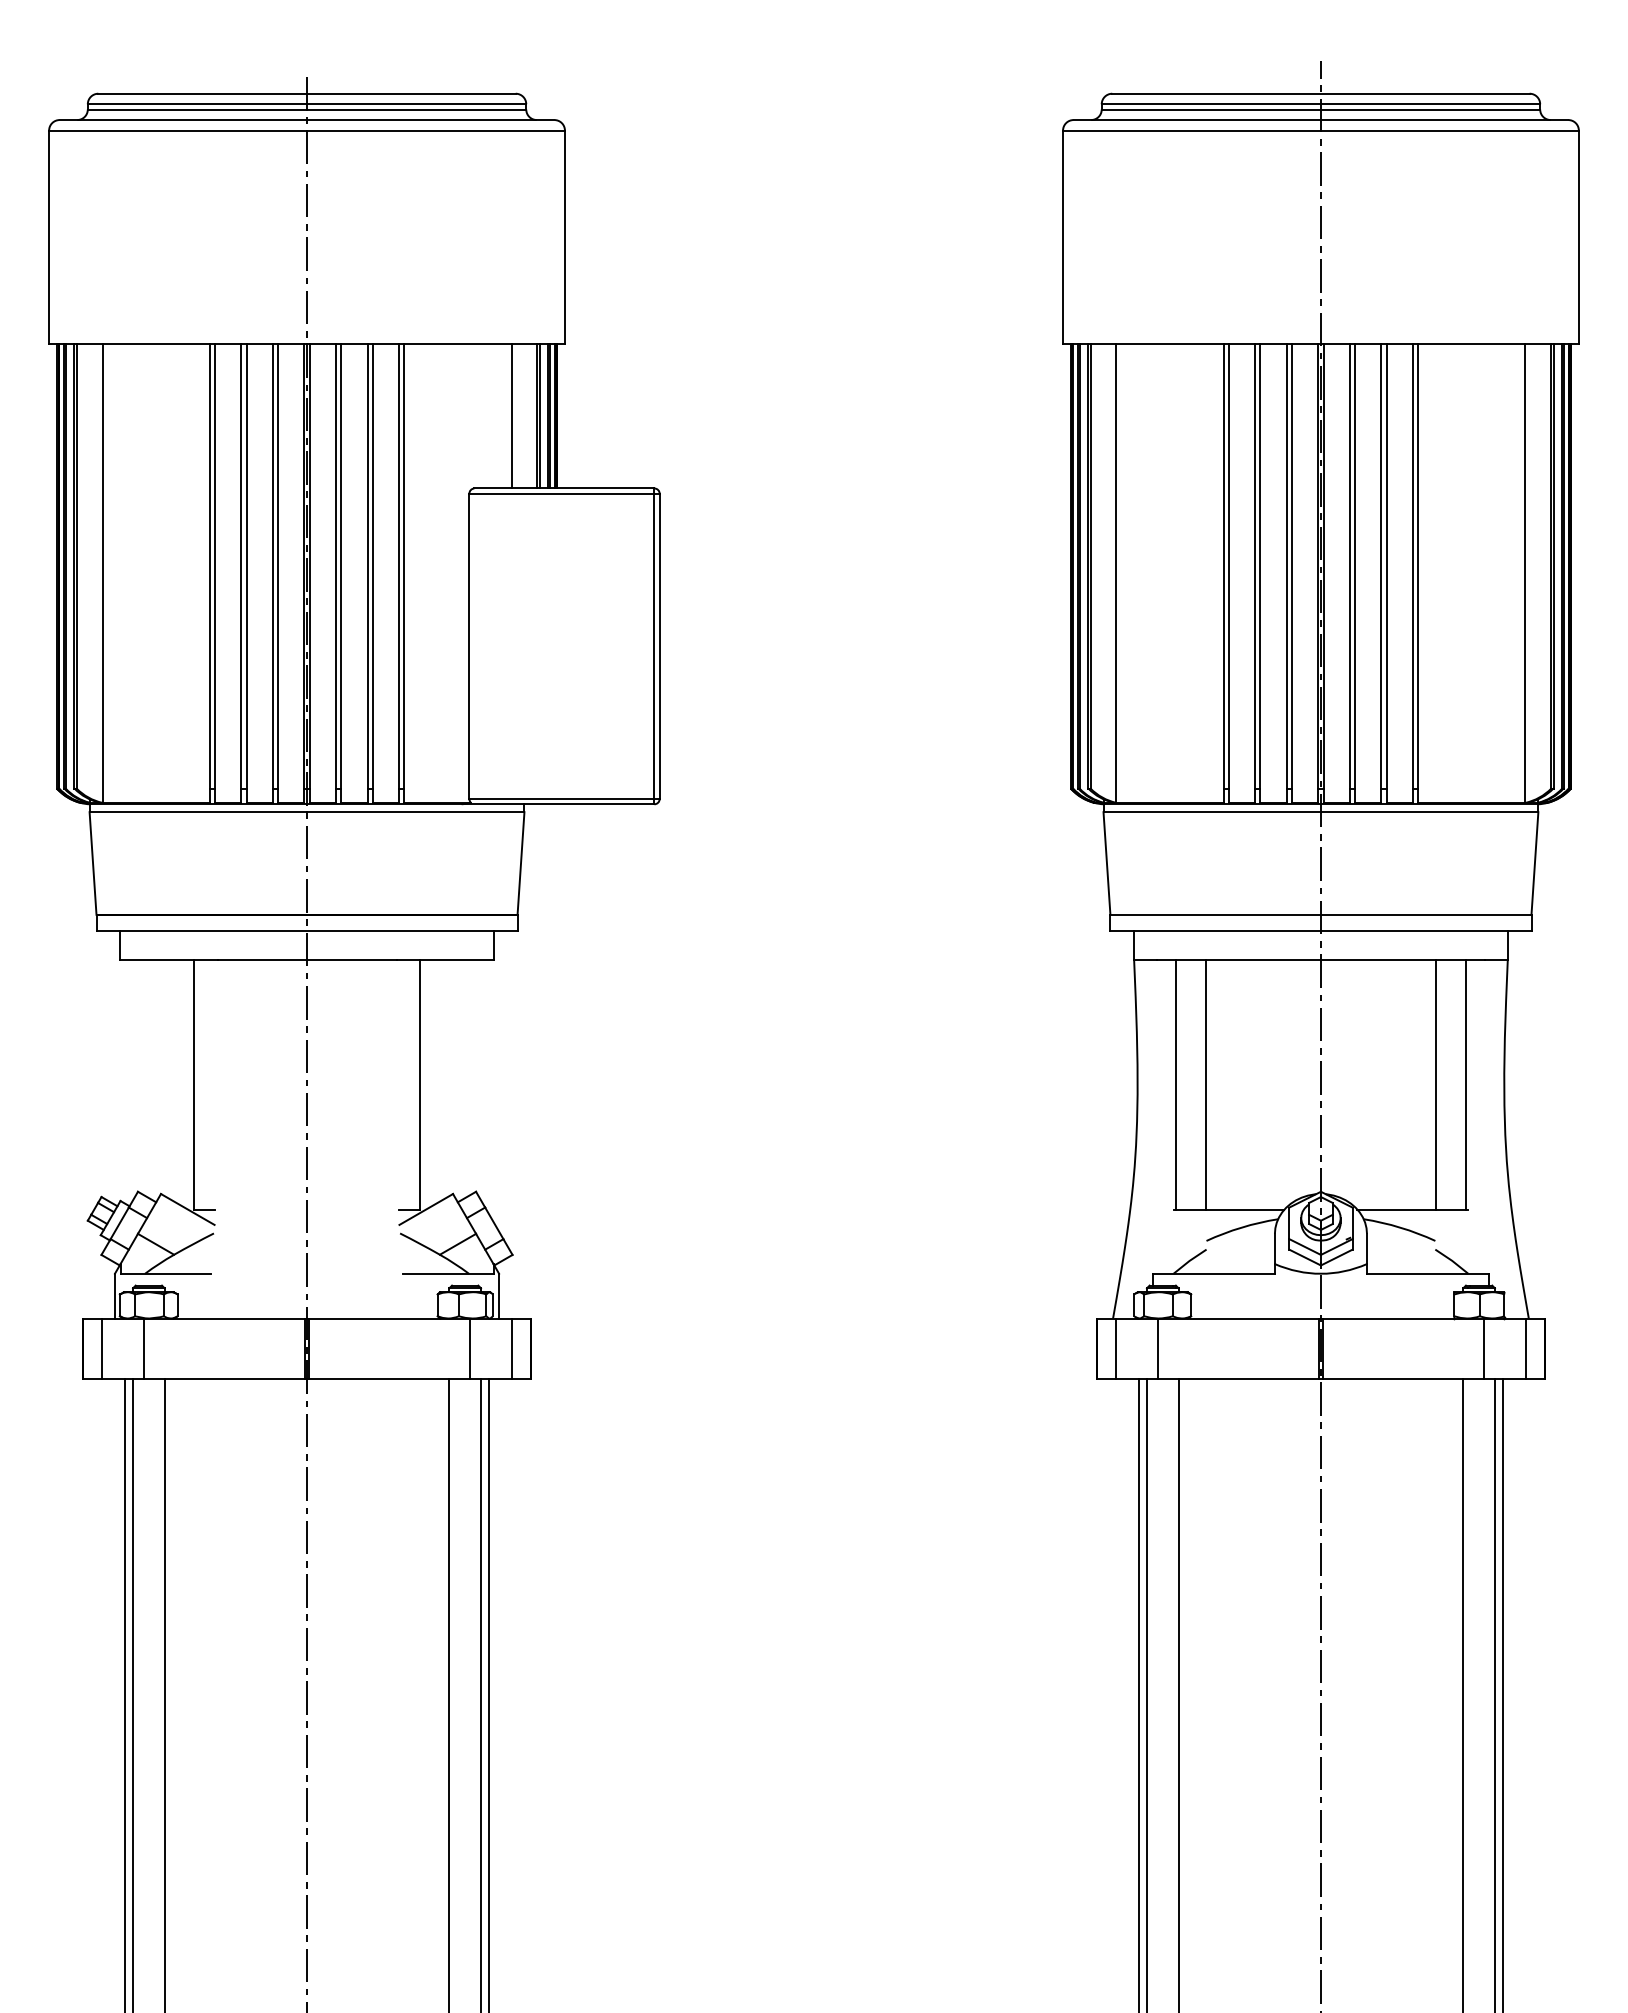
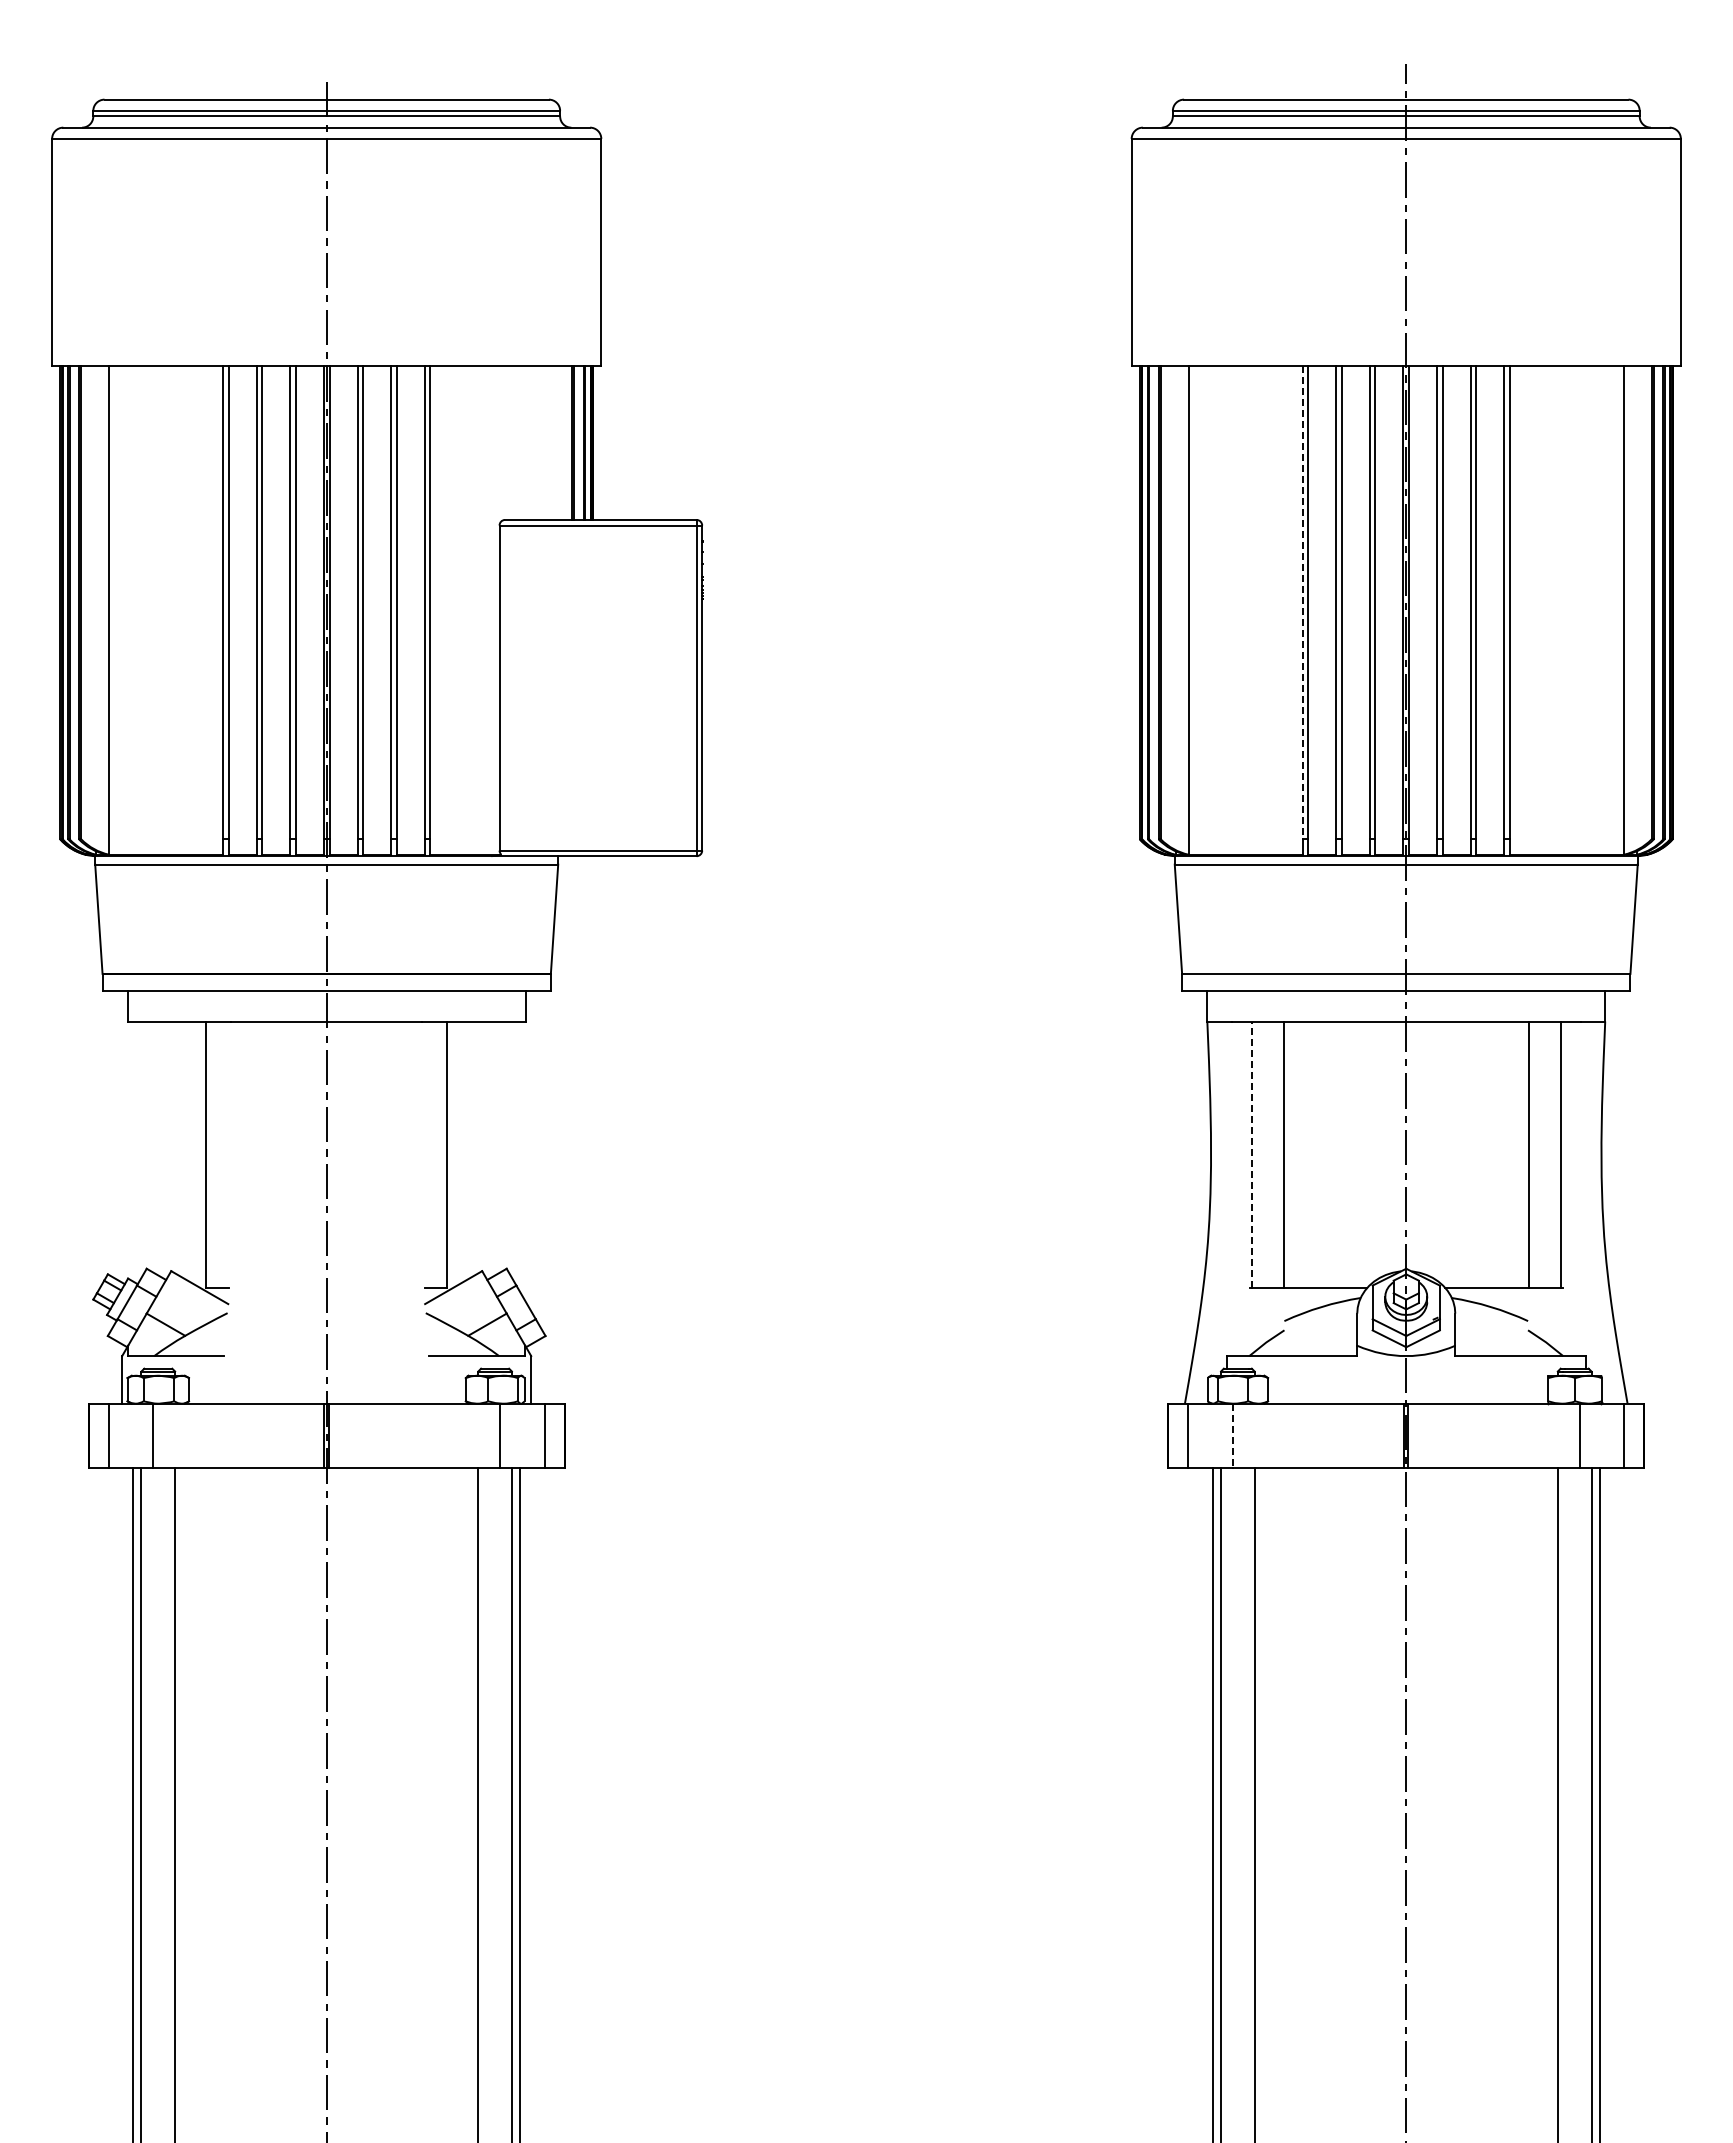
line: (511, 415) -> (544, 442), removed
line: (1223, 566) -> (1302, 602), solid -> dashed
line: (1175, 1084) -> (1251, 1154), solid -> dashed
line: (1157, 1349) -> (1232, 1436), solid -> dashed

